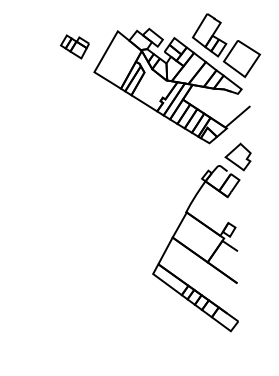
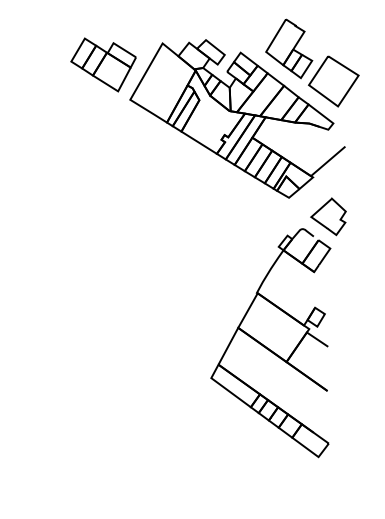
part: (74, 46) -> (102, 64), size x1.67

